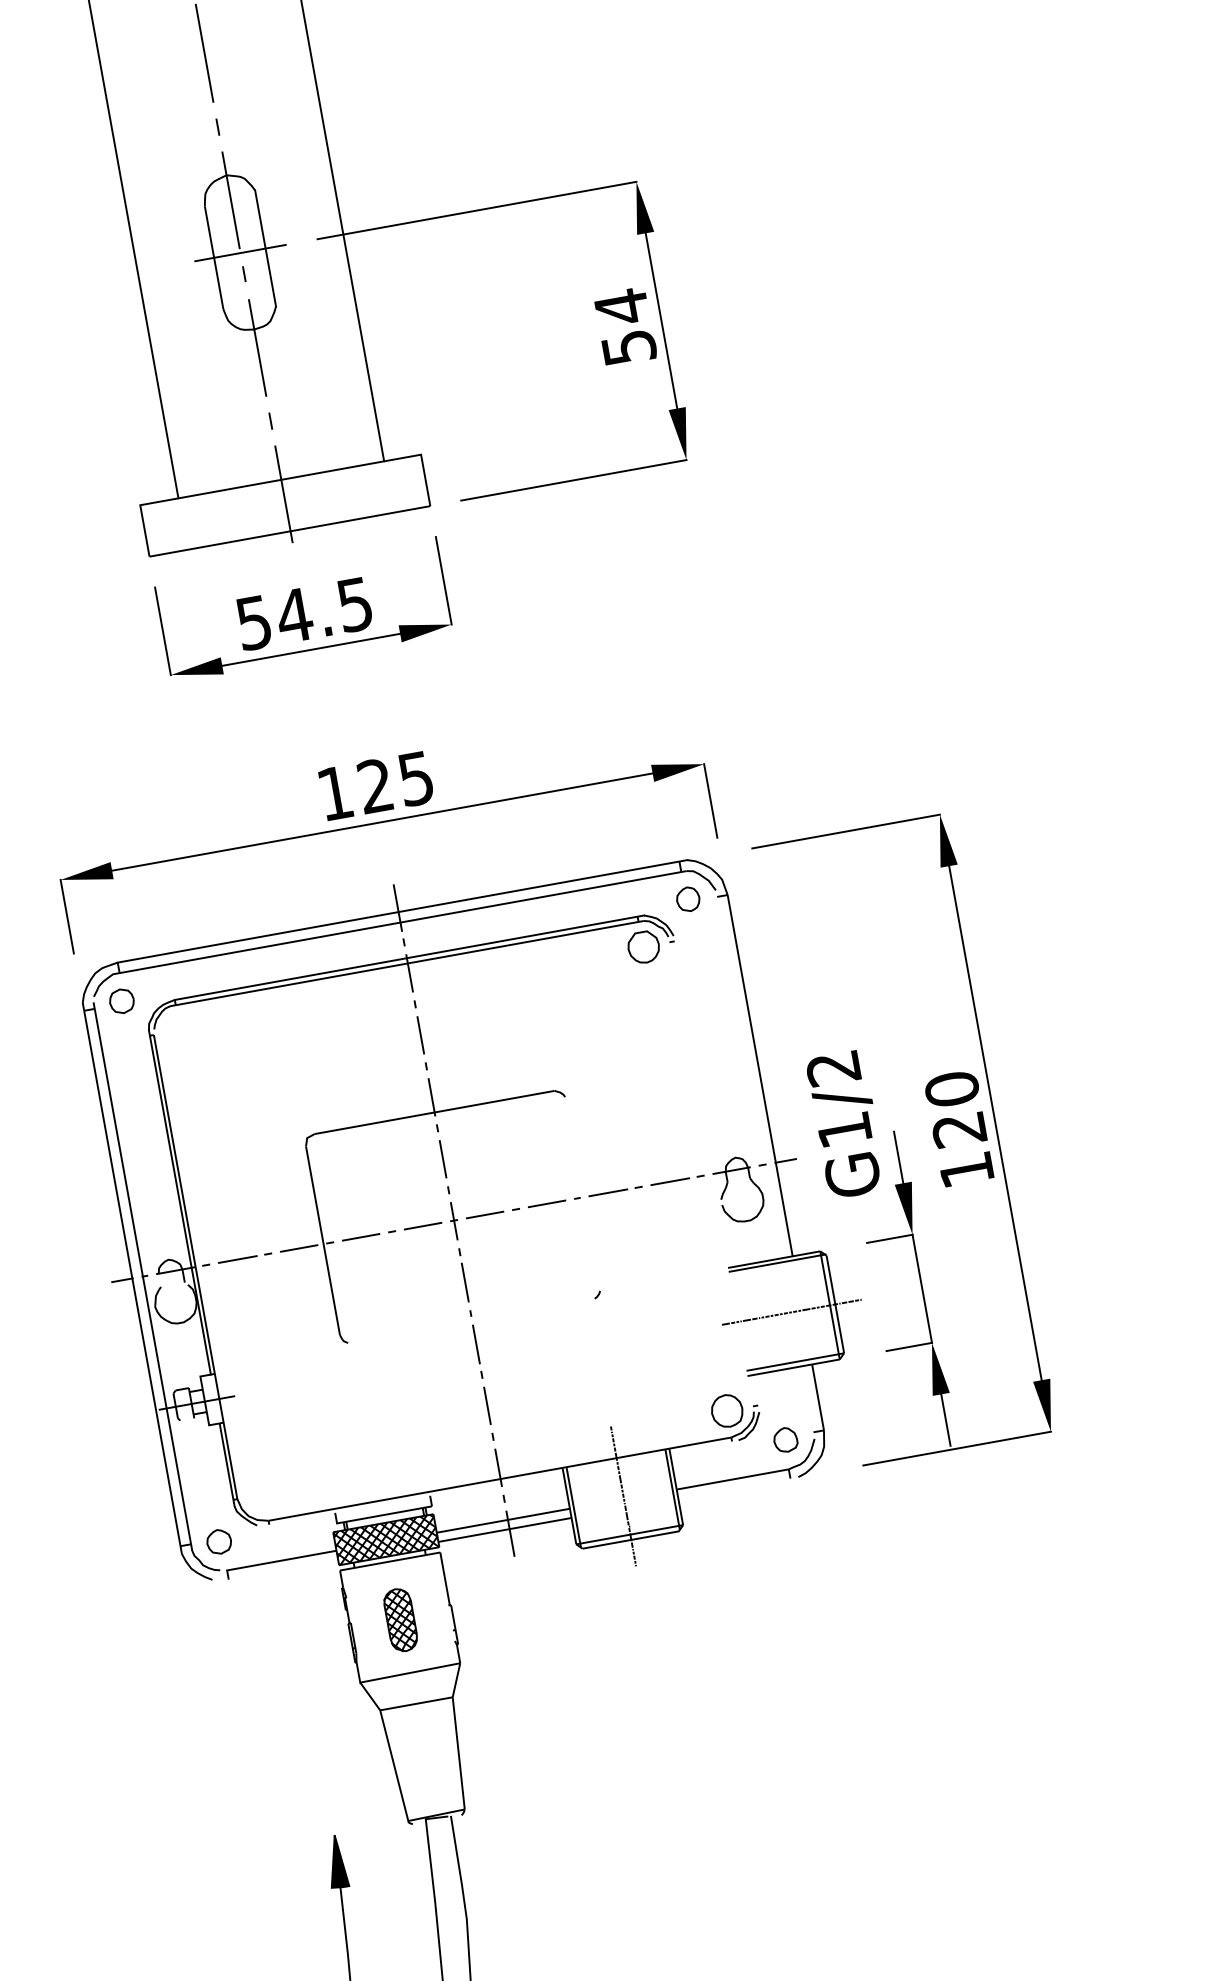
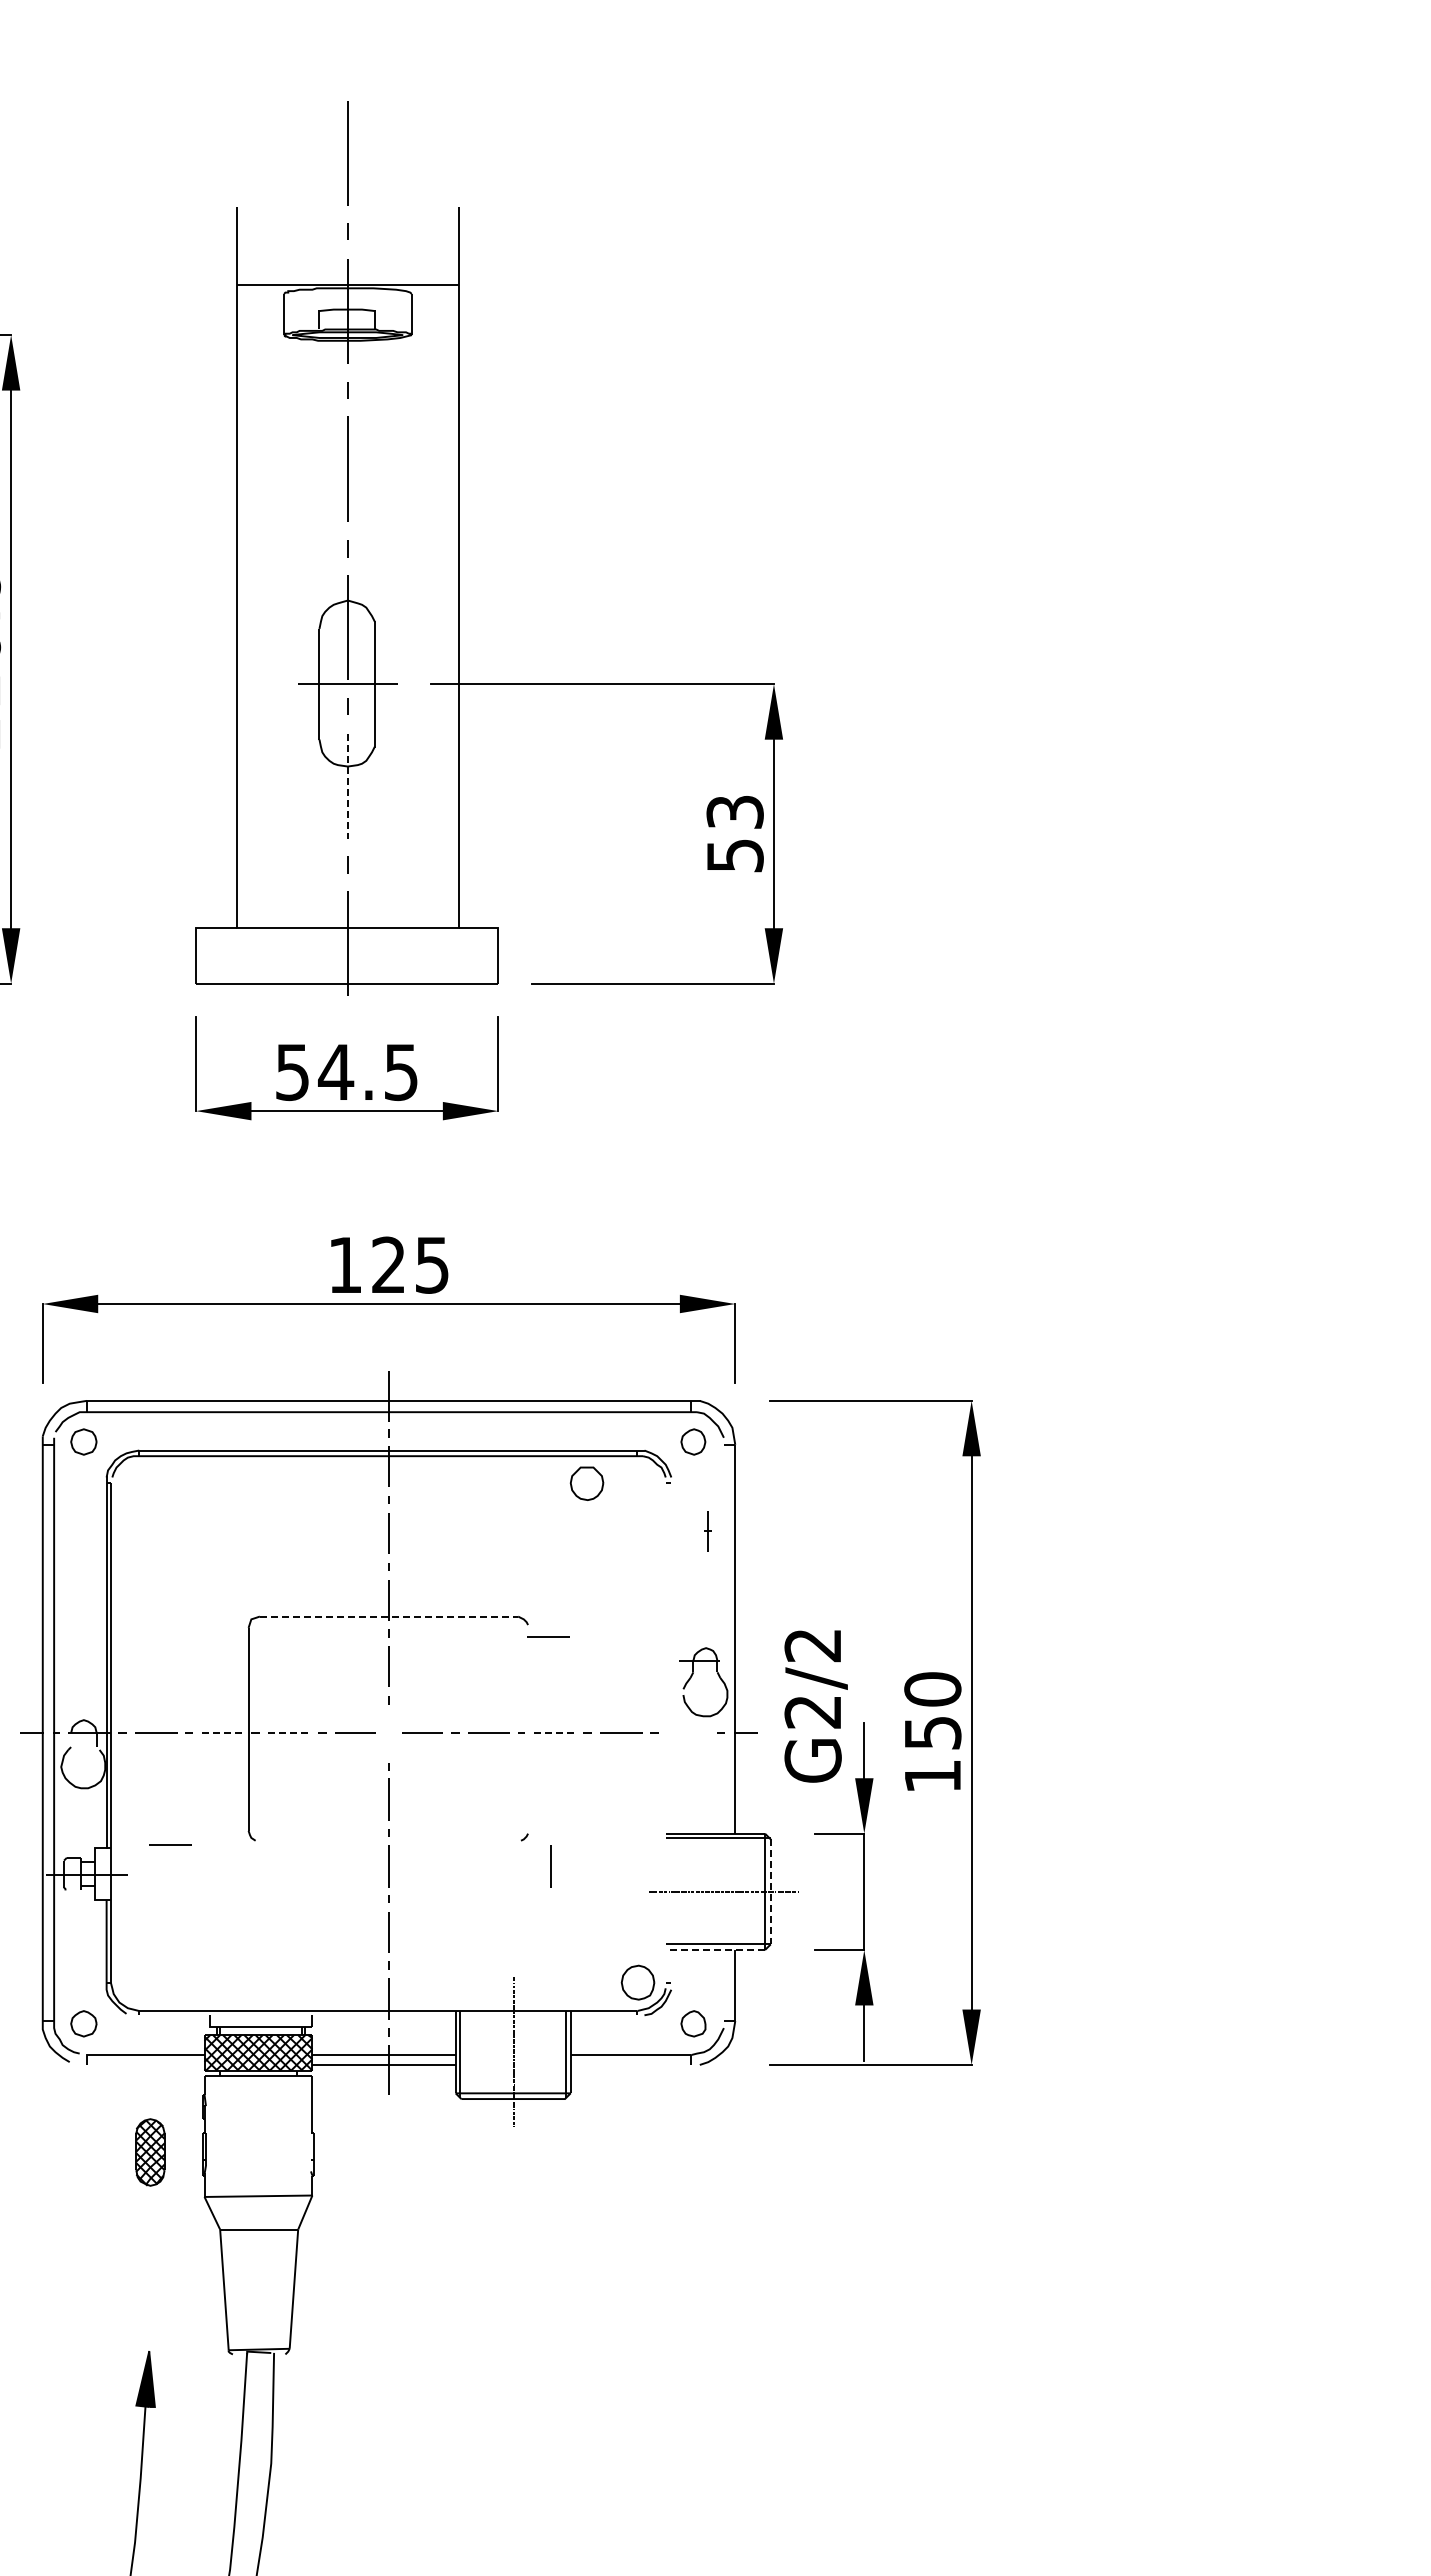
text: (621, 307) -> (734, 812), 54 -> 53
line: (257, 348) -> (347, 786), solid -> dashed
part: (643, 947) -> (586, 1483), moved
line: (586, 1104) -> (548, 1636), added
line: (435, 1112) -> (389, 1616), solid -> dashed
text: (844, 1130) -> (812, 1712), G1/2 -> G2/2
text: (959, 1130) -> (932, 1733), 120 -> 150
part: (727, 1186) -> (692, 1676), moved
line: (608, 1192) -> (555, 1732), solid -> dashed
part: (453, 1221) -> (707, 1531), moved
line: (360, 1237) -> (288, 1732), solid -> dashed
line: (299, 1248) -> (222, 1732), solid -> dashed
line: (835, 1304) -> (770, 1891), solid -> dashed
line: (626, 1317) -> (550, 1866), added
line: (269, 1360) -> (170, 1844), added
line: (793, 1368) -> (715, 1950), solid -> dashed
part: (400, 1620) -> (150, 2152), moved

